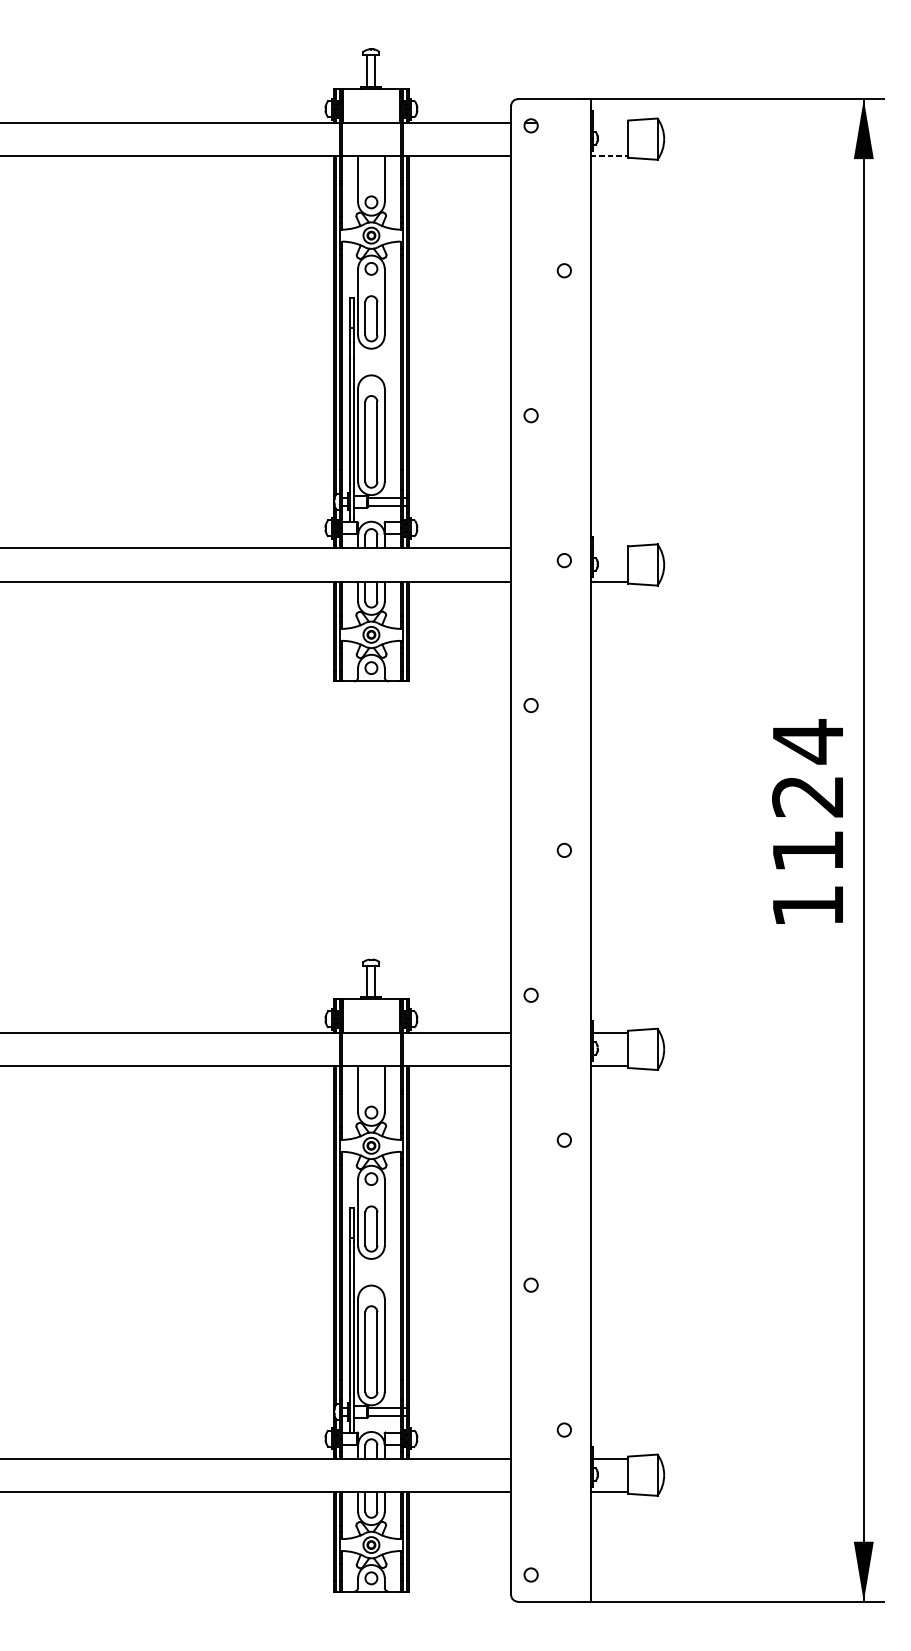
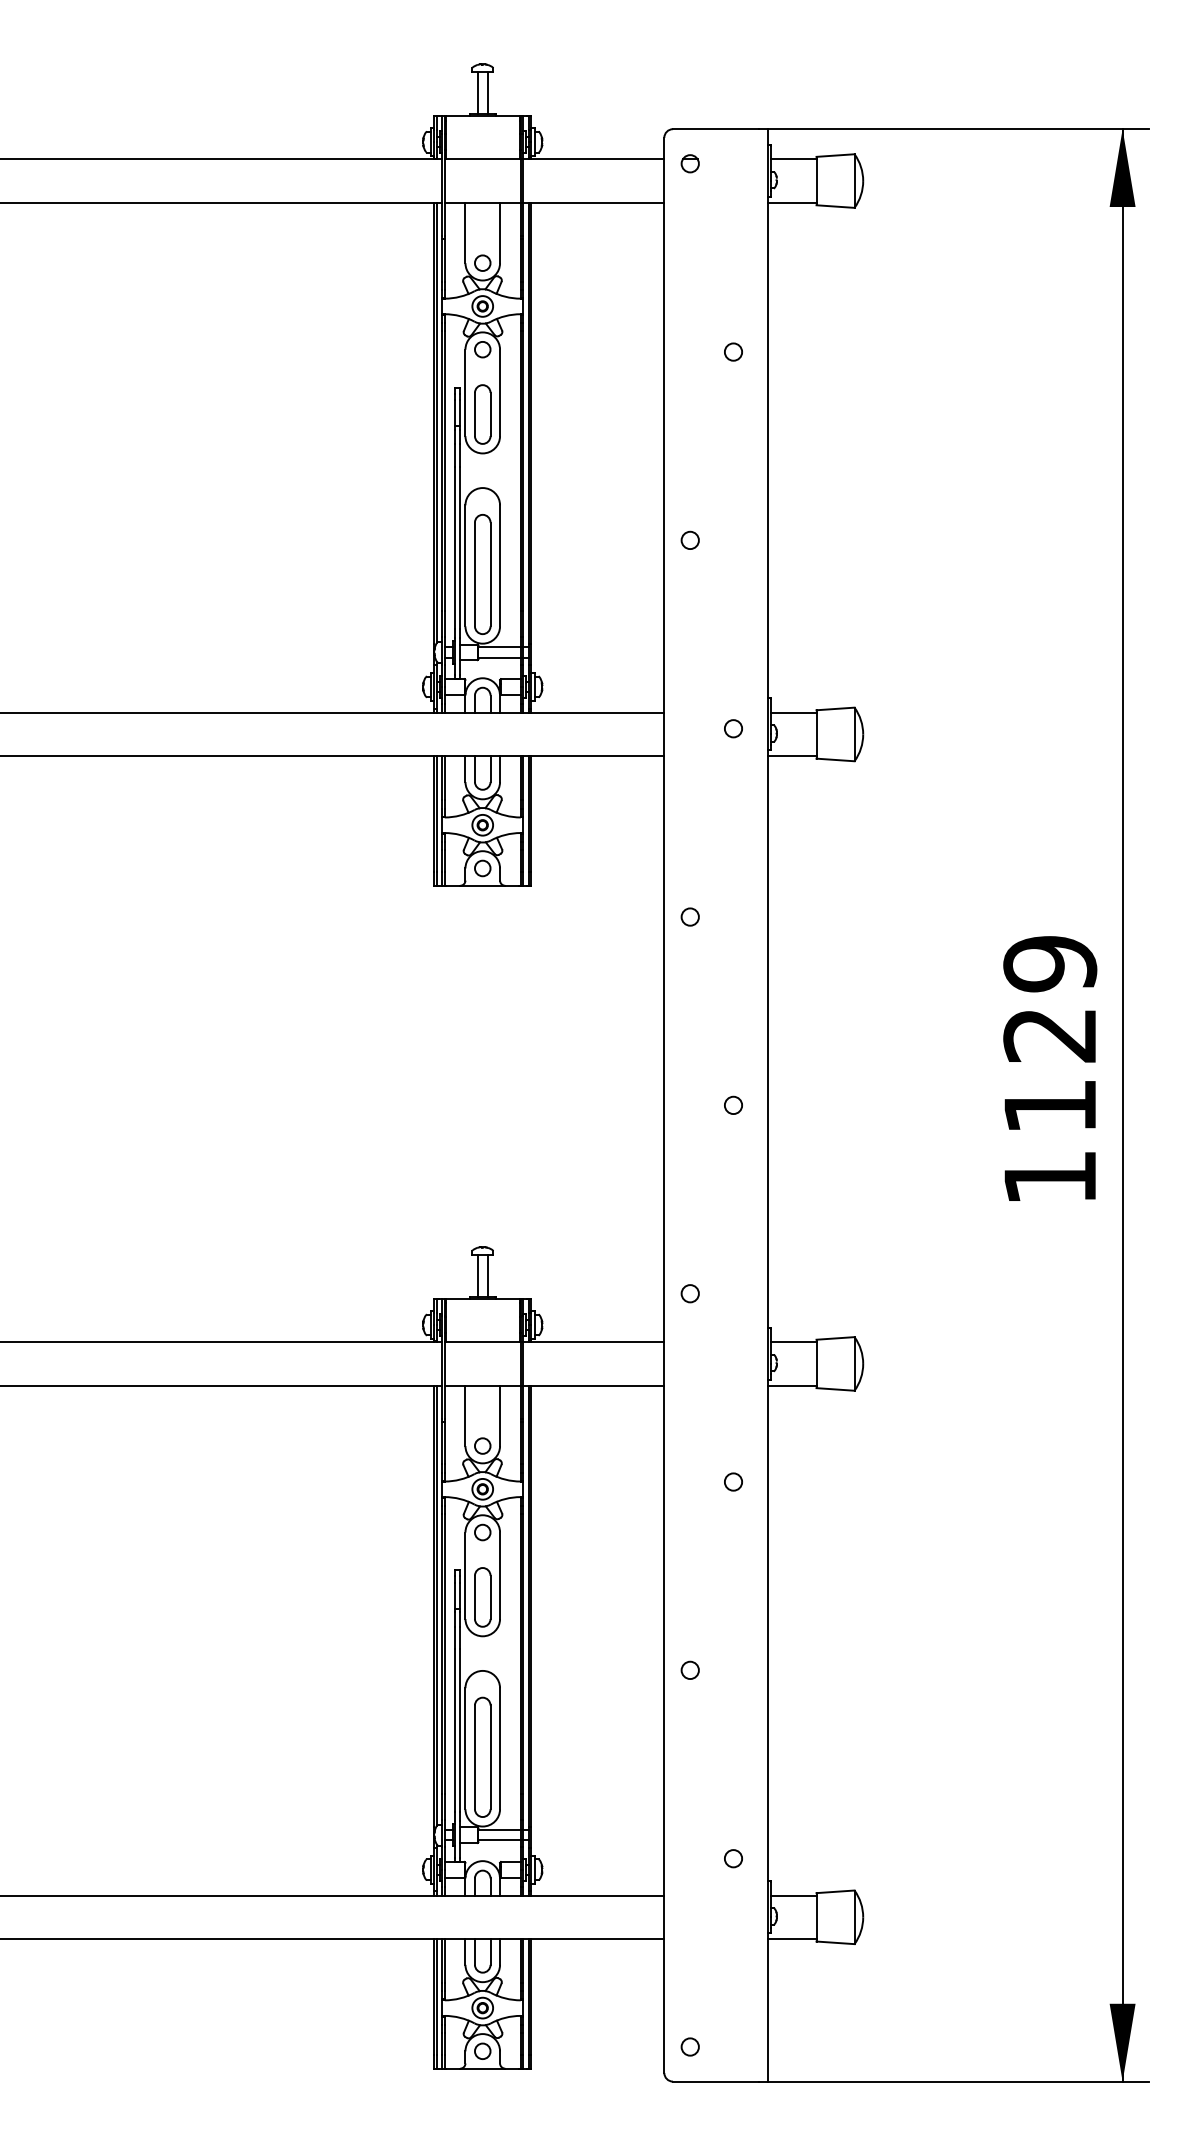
line: (610, 122) -> (793, 159), added
line: (609, 155) -> (792, 202), dashed -> solid
line: (610, 548) -> (793, 712), added
text: (808, 741) -> (1050, 963), 1124 -> 1129

